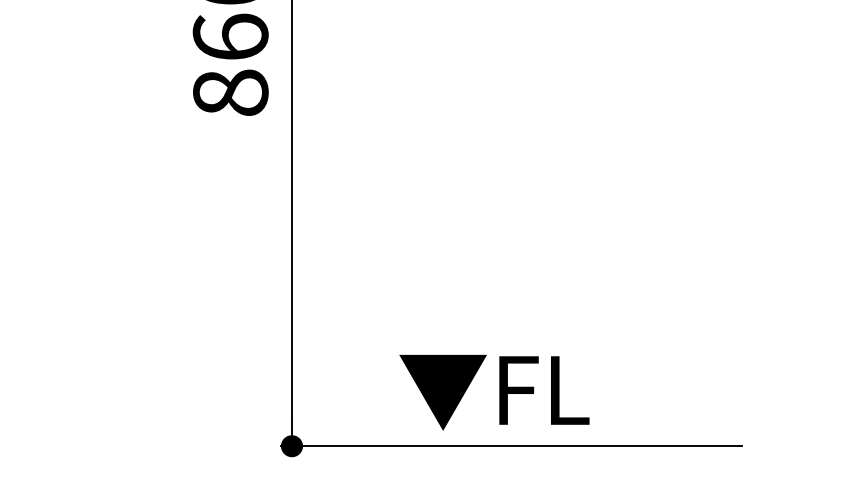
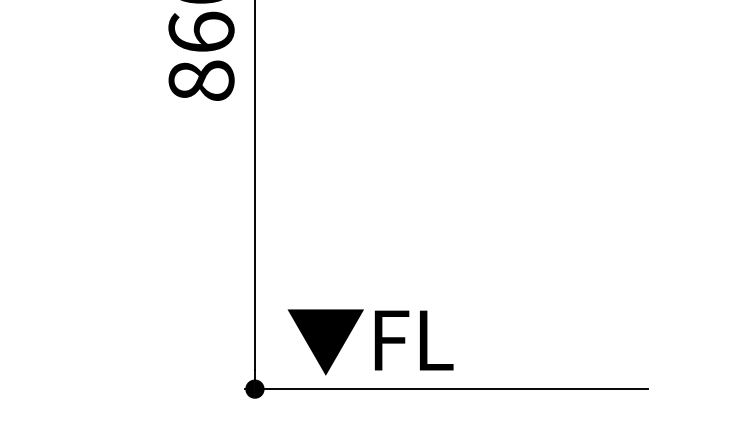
text: (494, 392) -> (370, 342), moved

